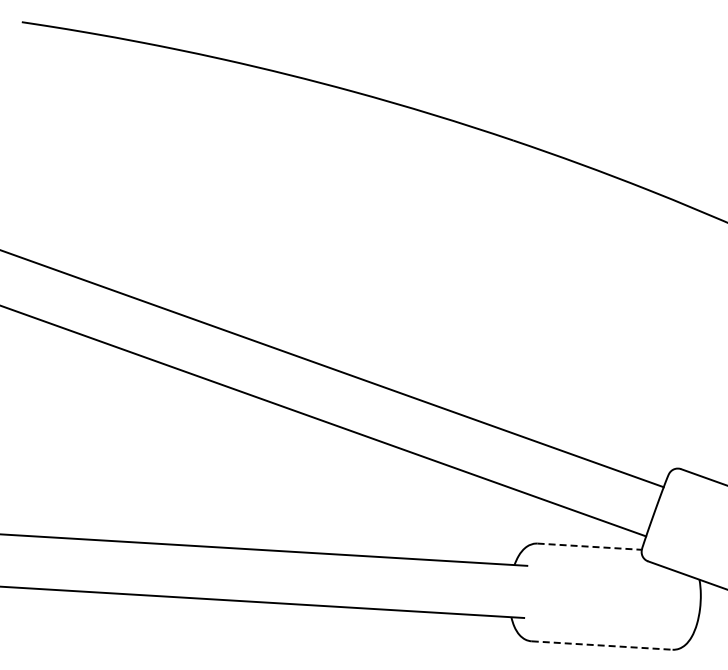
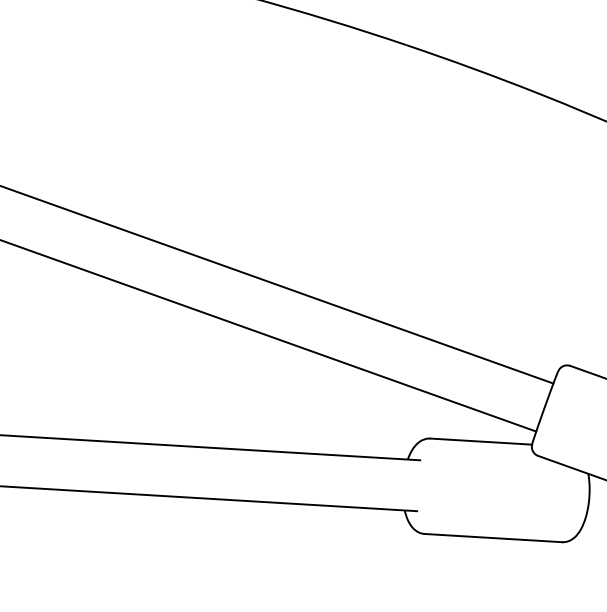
line: (590, 546) -> (481, 441), dashed -> solid
line: (602, 645) -> (493, 538), dashed -> solid

